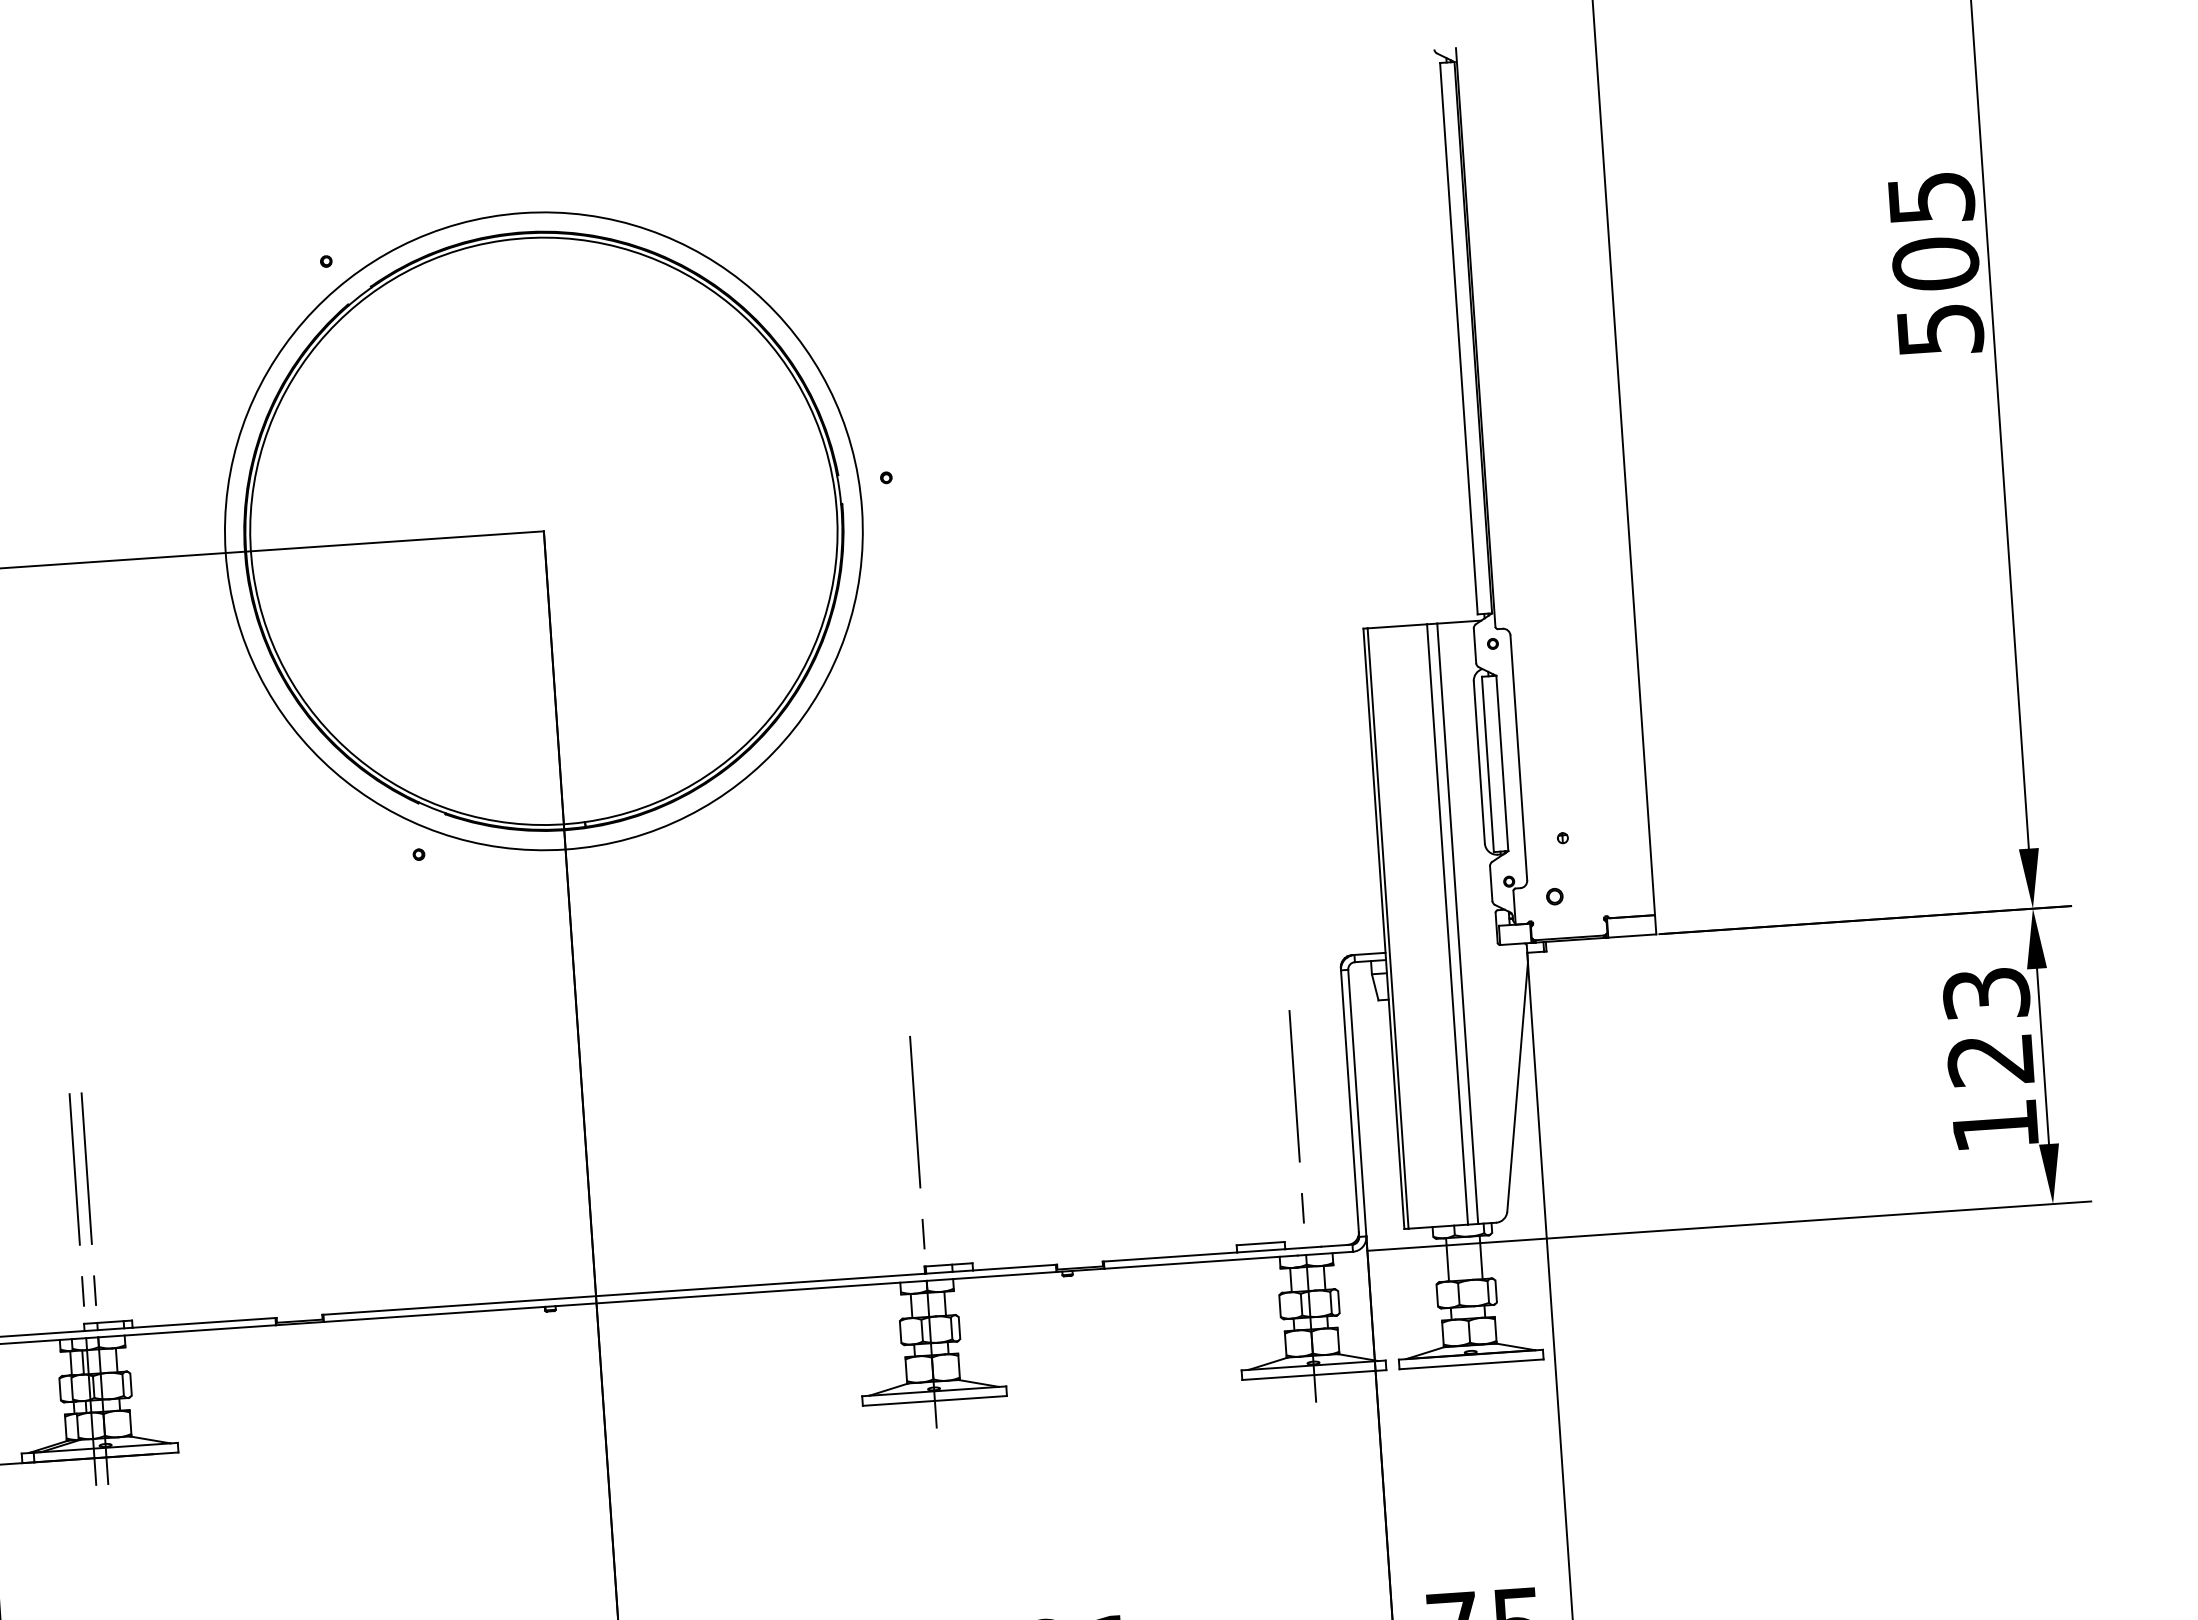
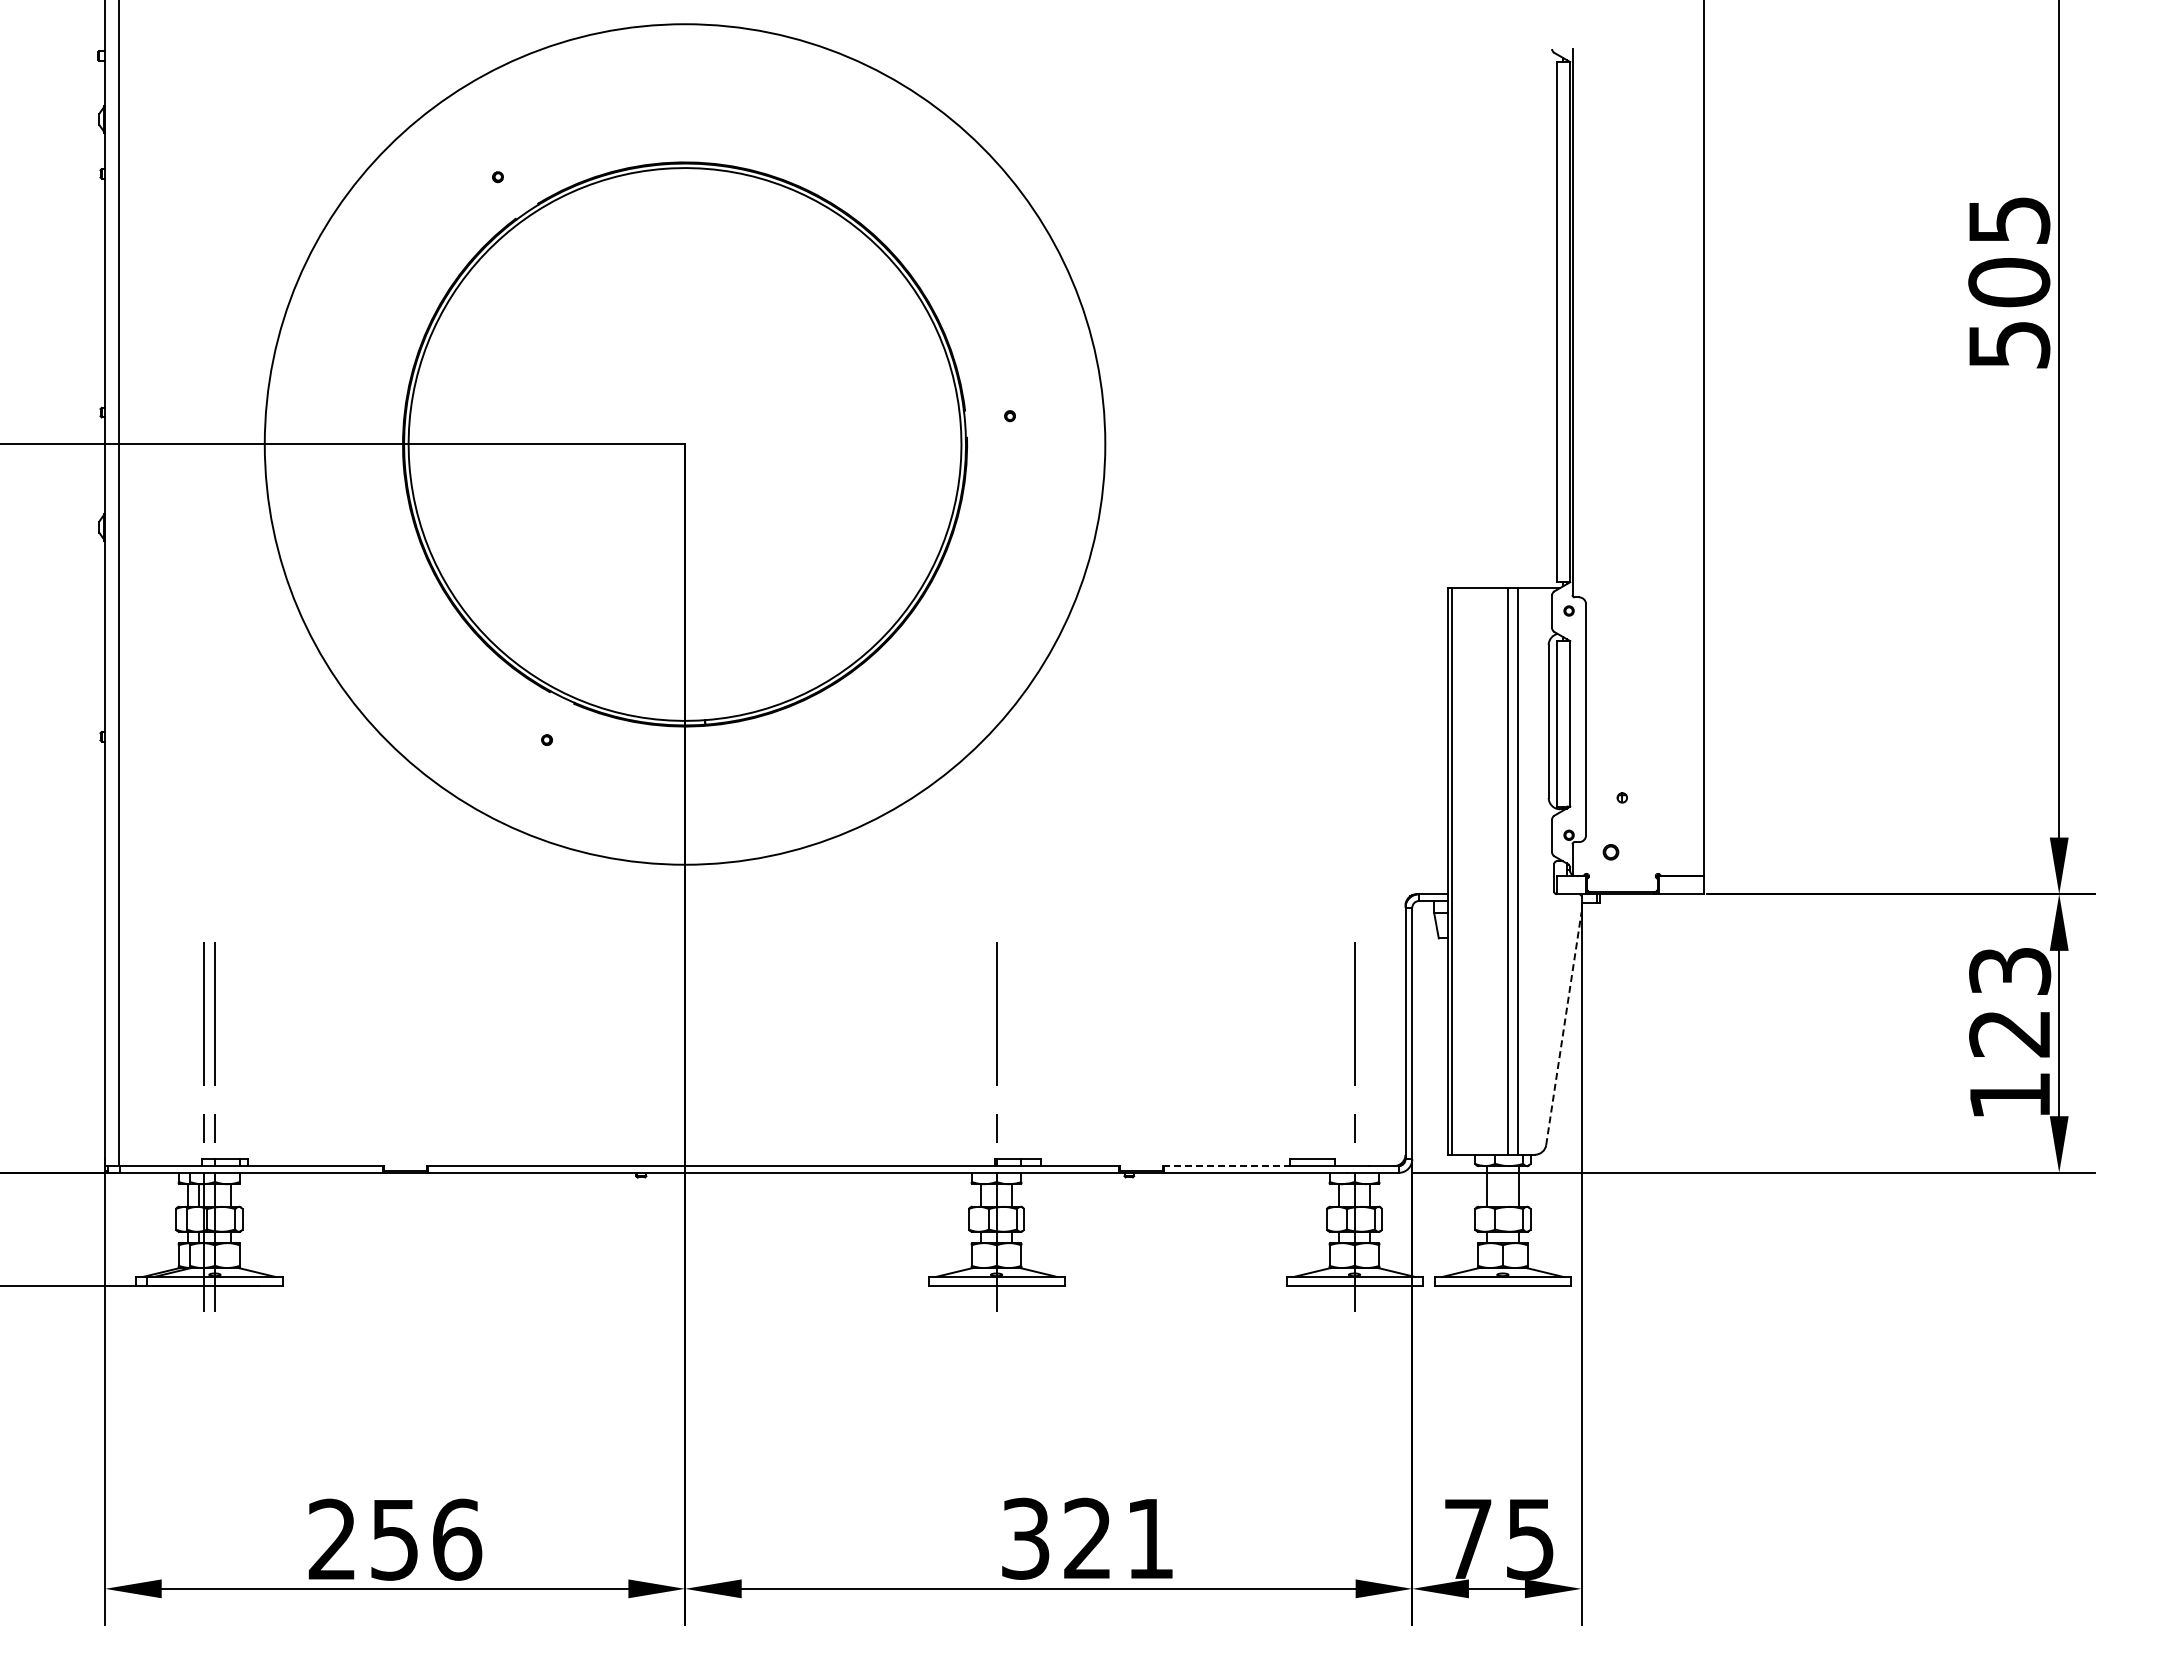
circle: (543, 531) -> (684, 444), size x1.4
line: (1517, 1086) -> (1563, 1028), solid -> dashed
line: (1171, 1257) -> (1227, 1166), solid -> dashed

